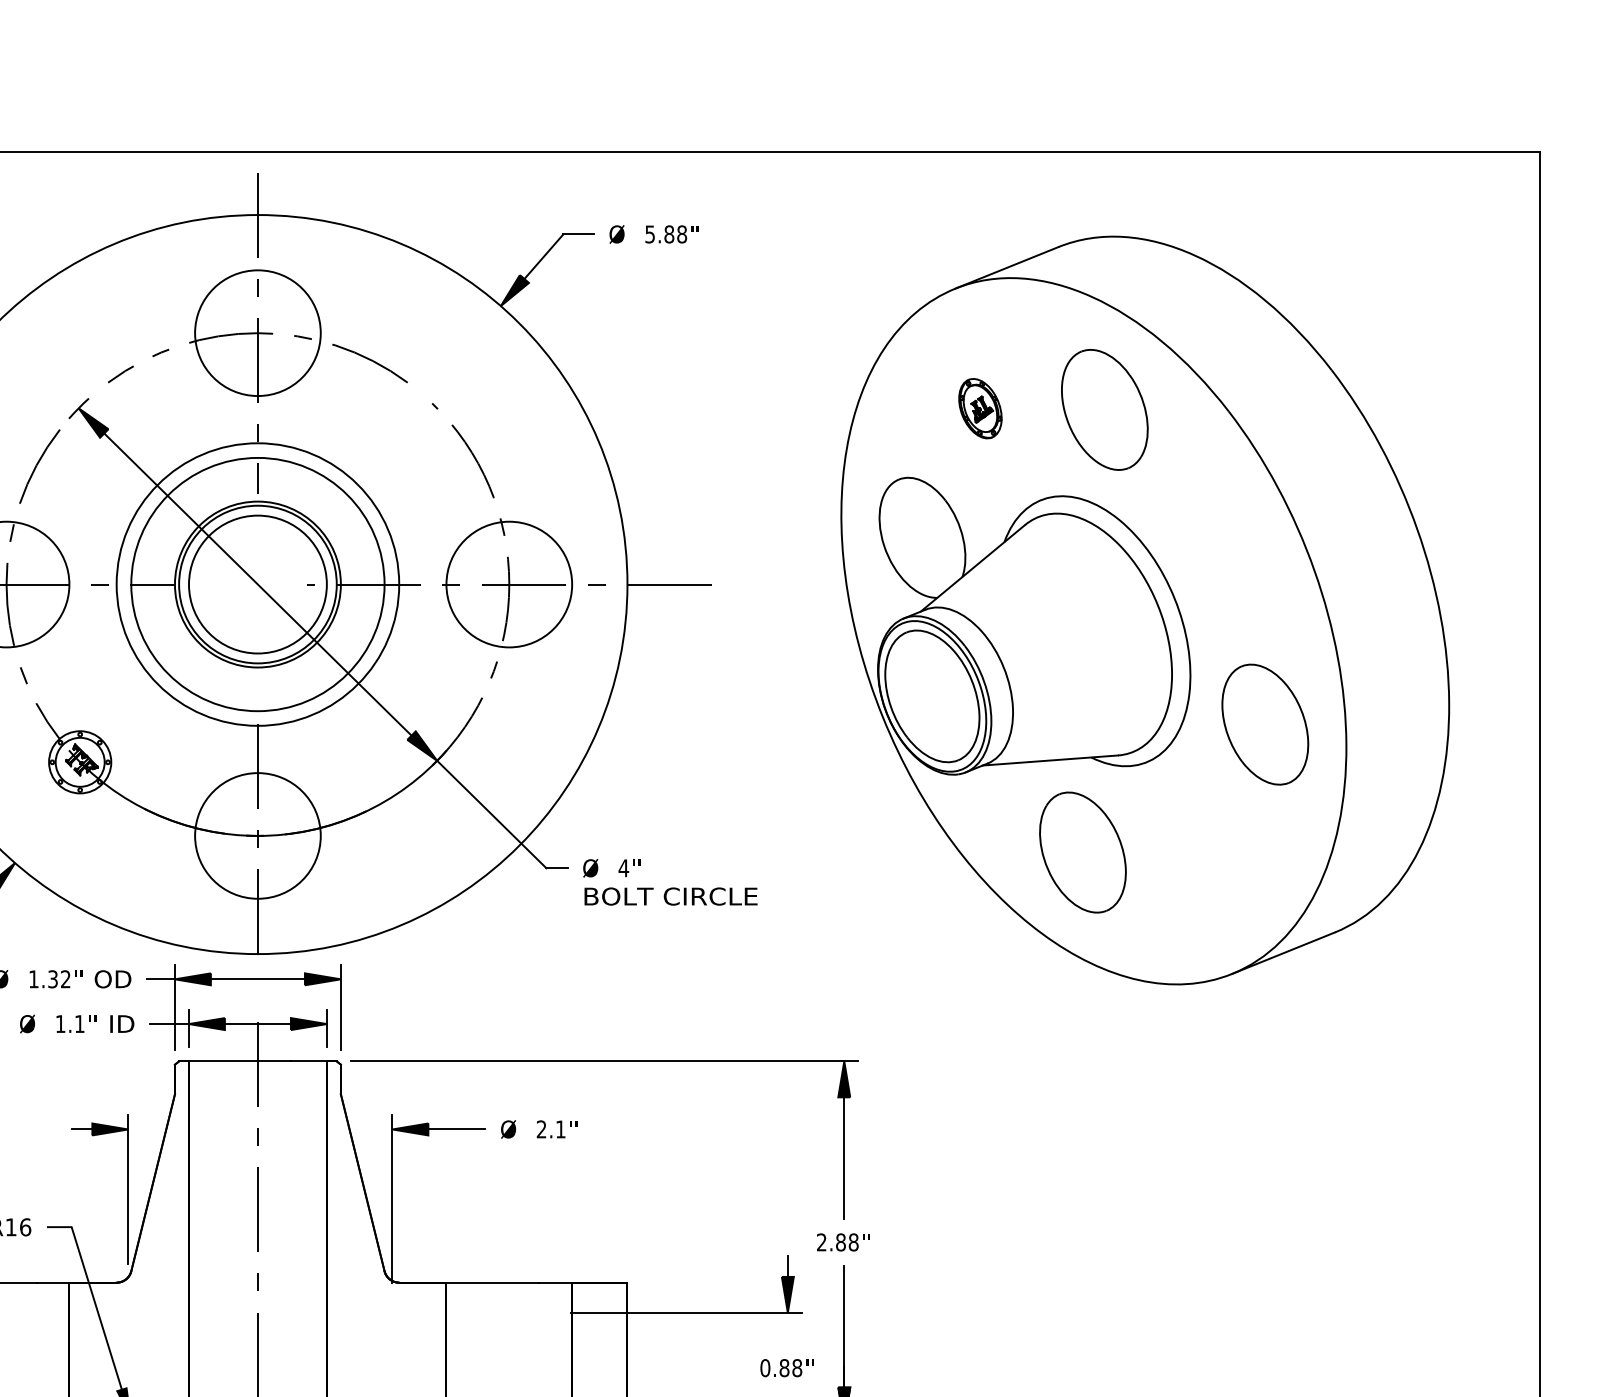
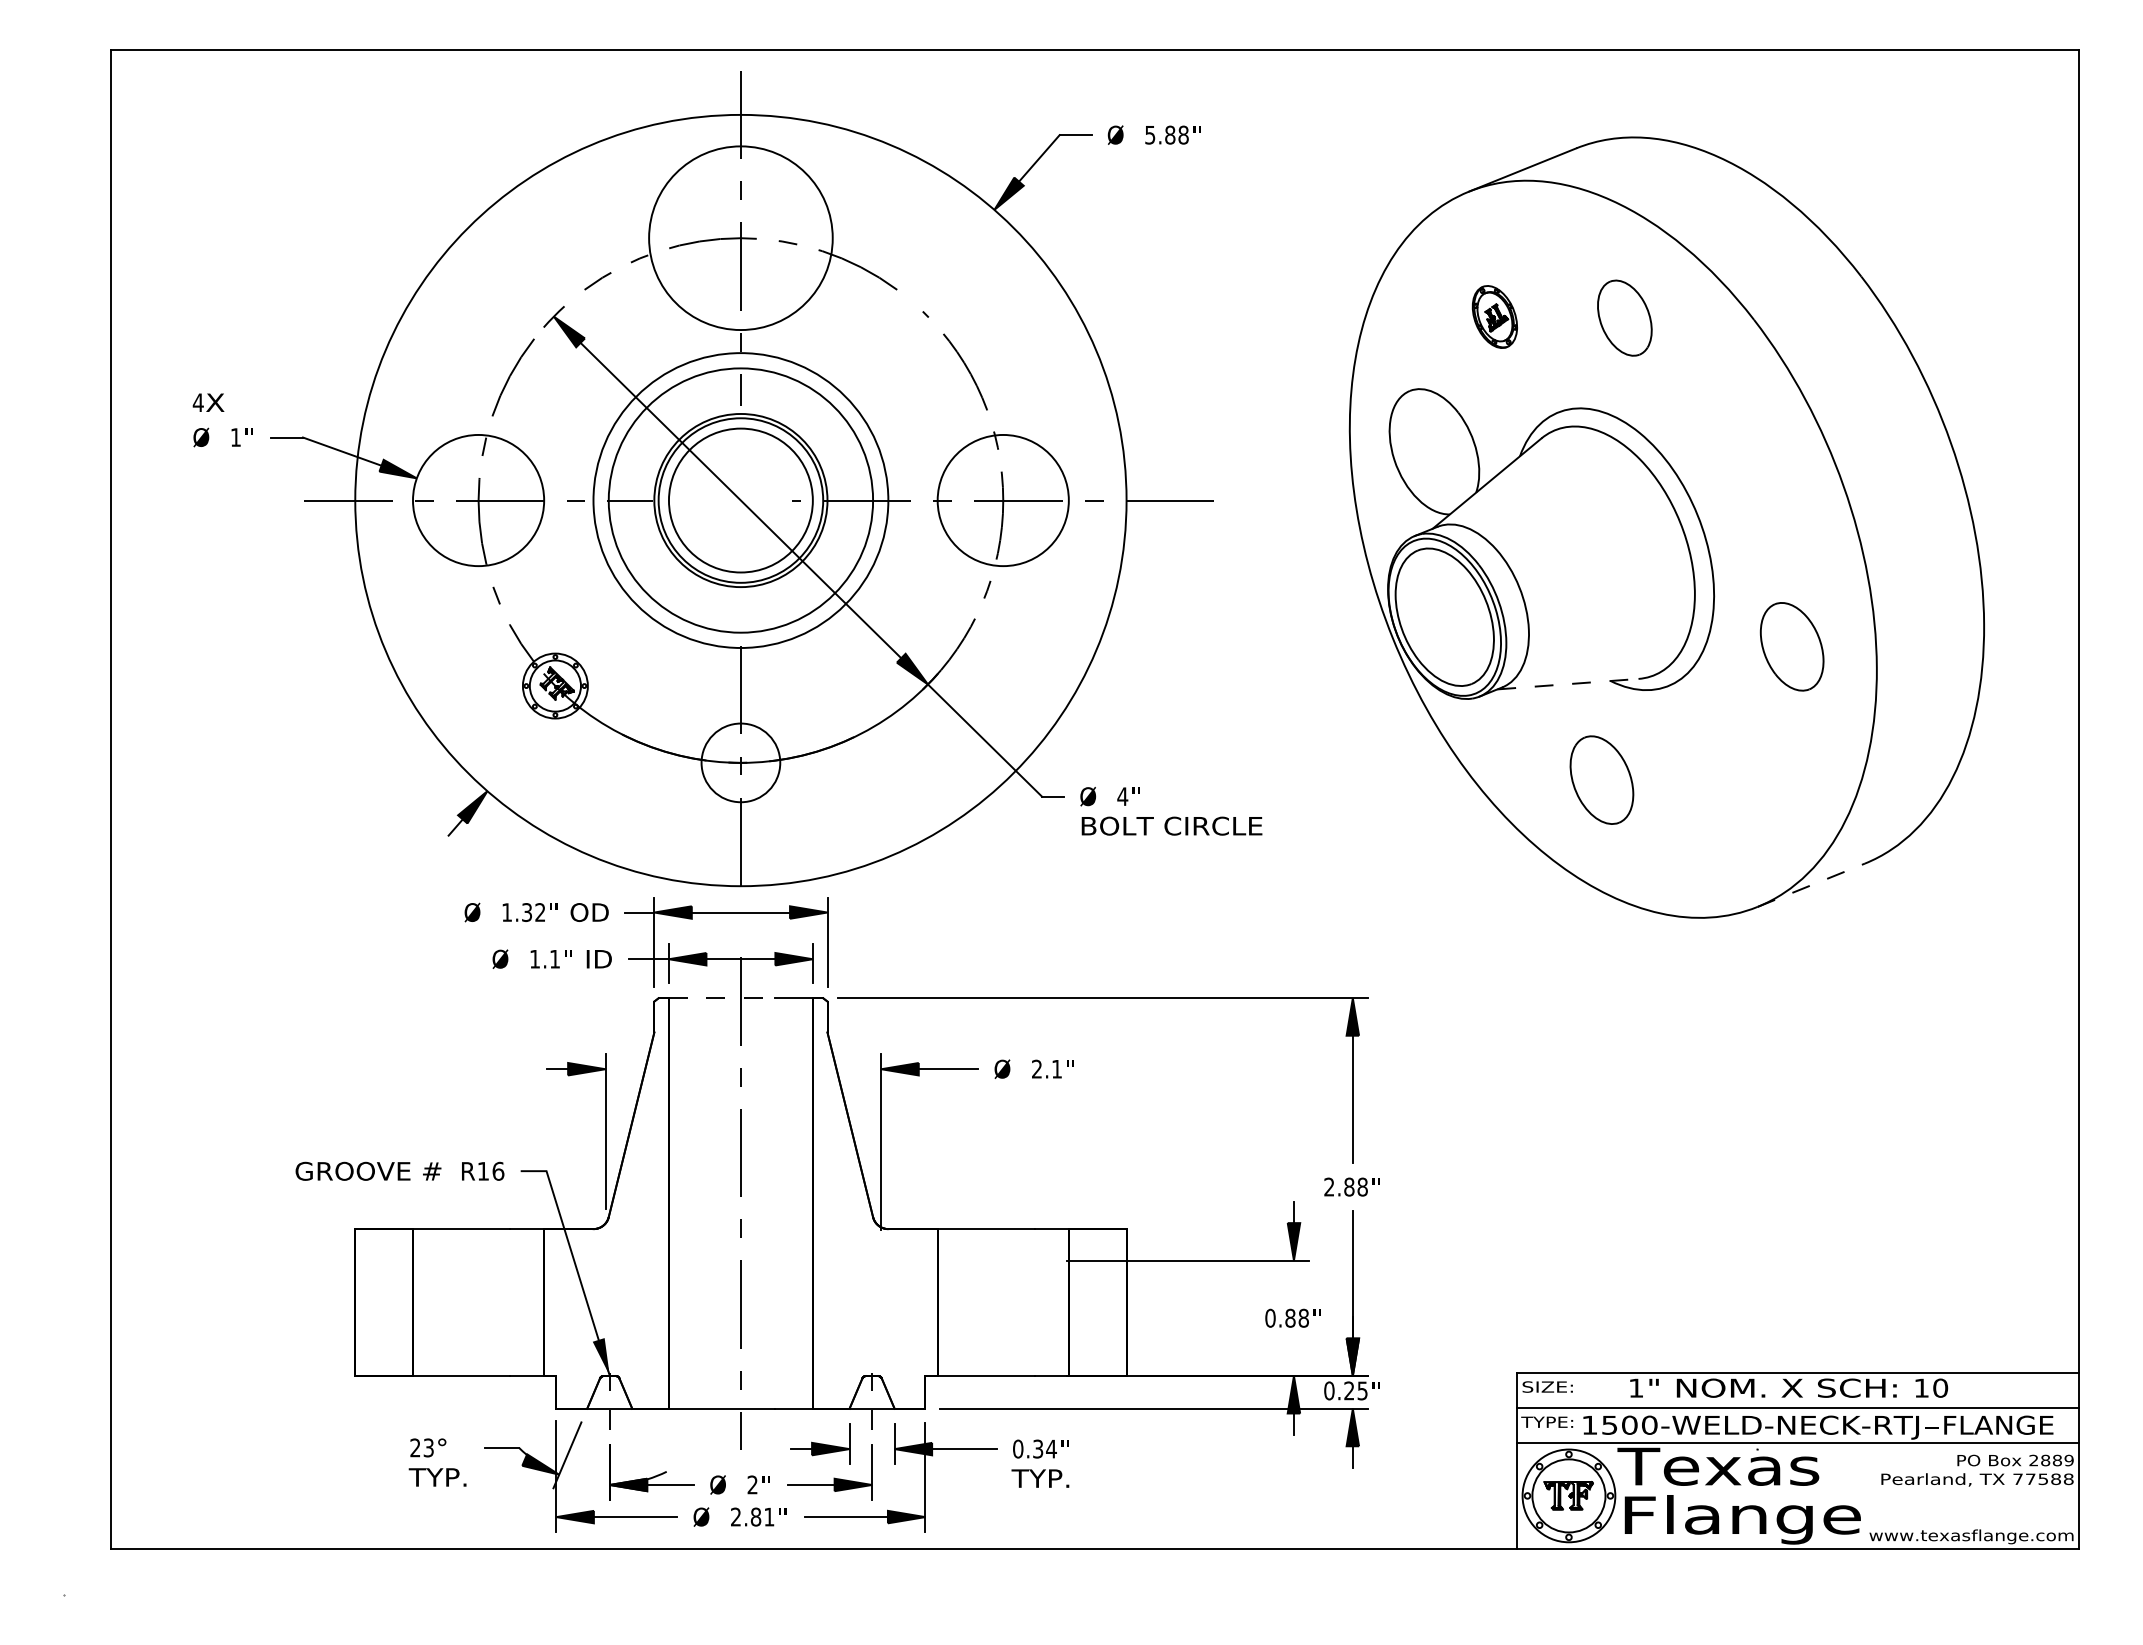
circle: (257, 332) -> (740, 237), size x1.4
part: (1104, 409) -> (1624, 317), size x0.6
part: (1264, 724) -> (1791, 646), size x0.7
line: (1049, 760) -> (1567, 684), solid -> dashed
circle: (257, 835) -> (740, 762), size x0.6
part: (1082, 851) -> (1601, 779), size x0.7
line: (1283, 953) -> (1811, 885), solid -> dashed
line: (240, 1061) -> (722, 998), solid -> dashed

